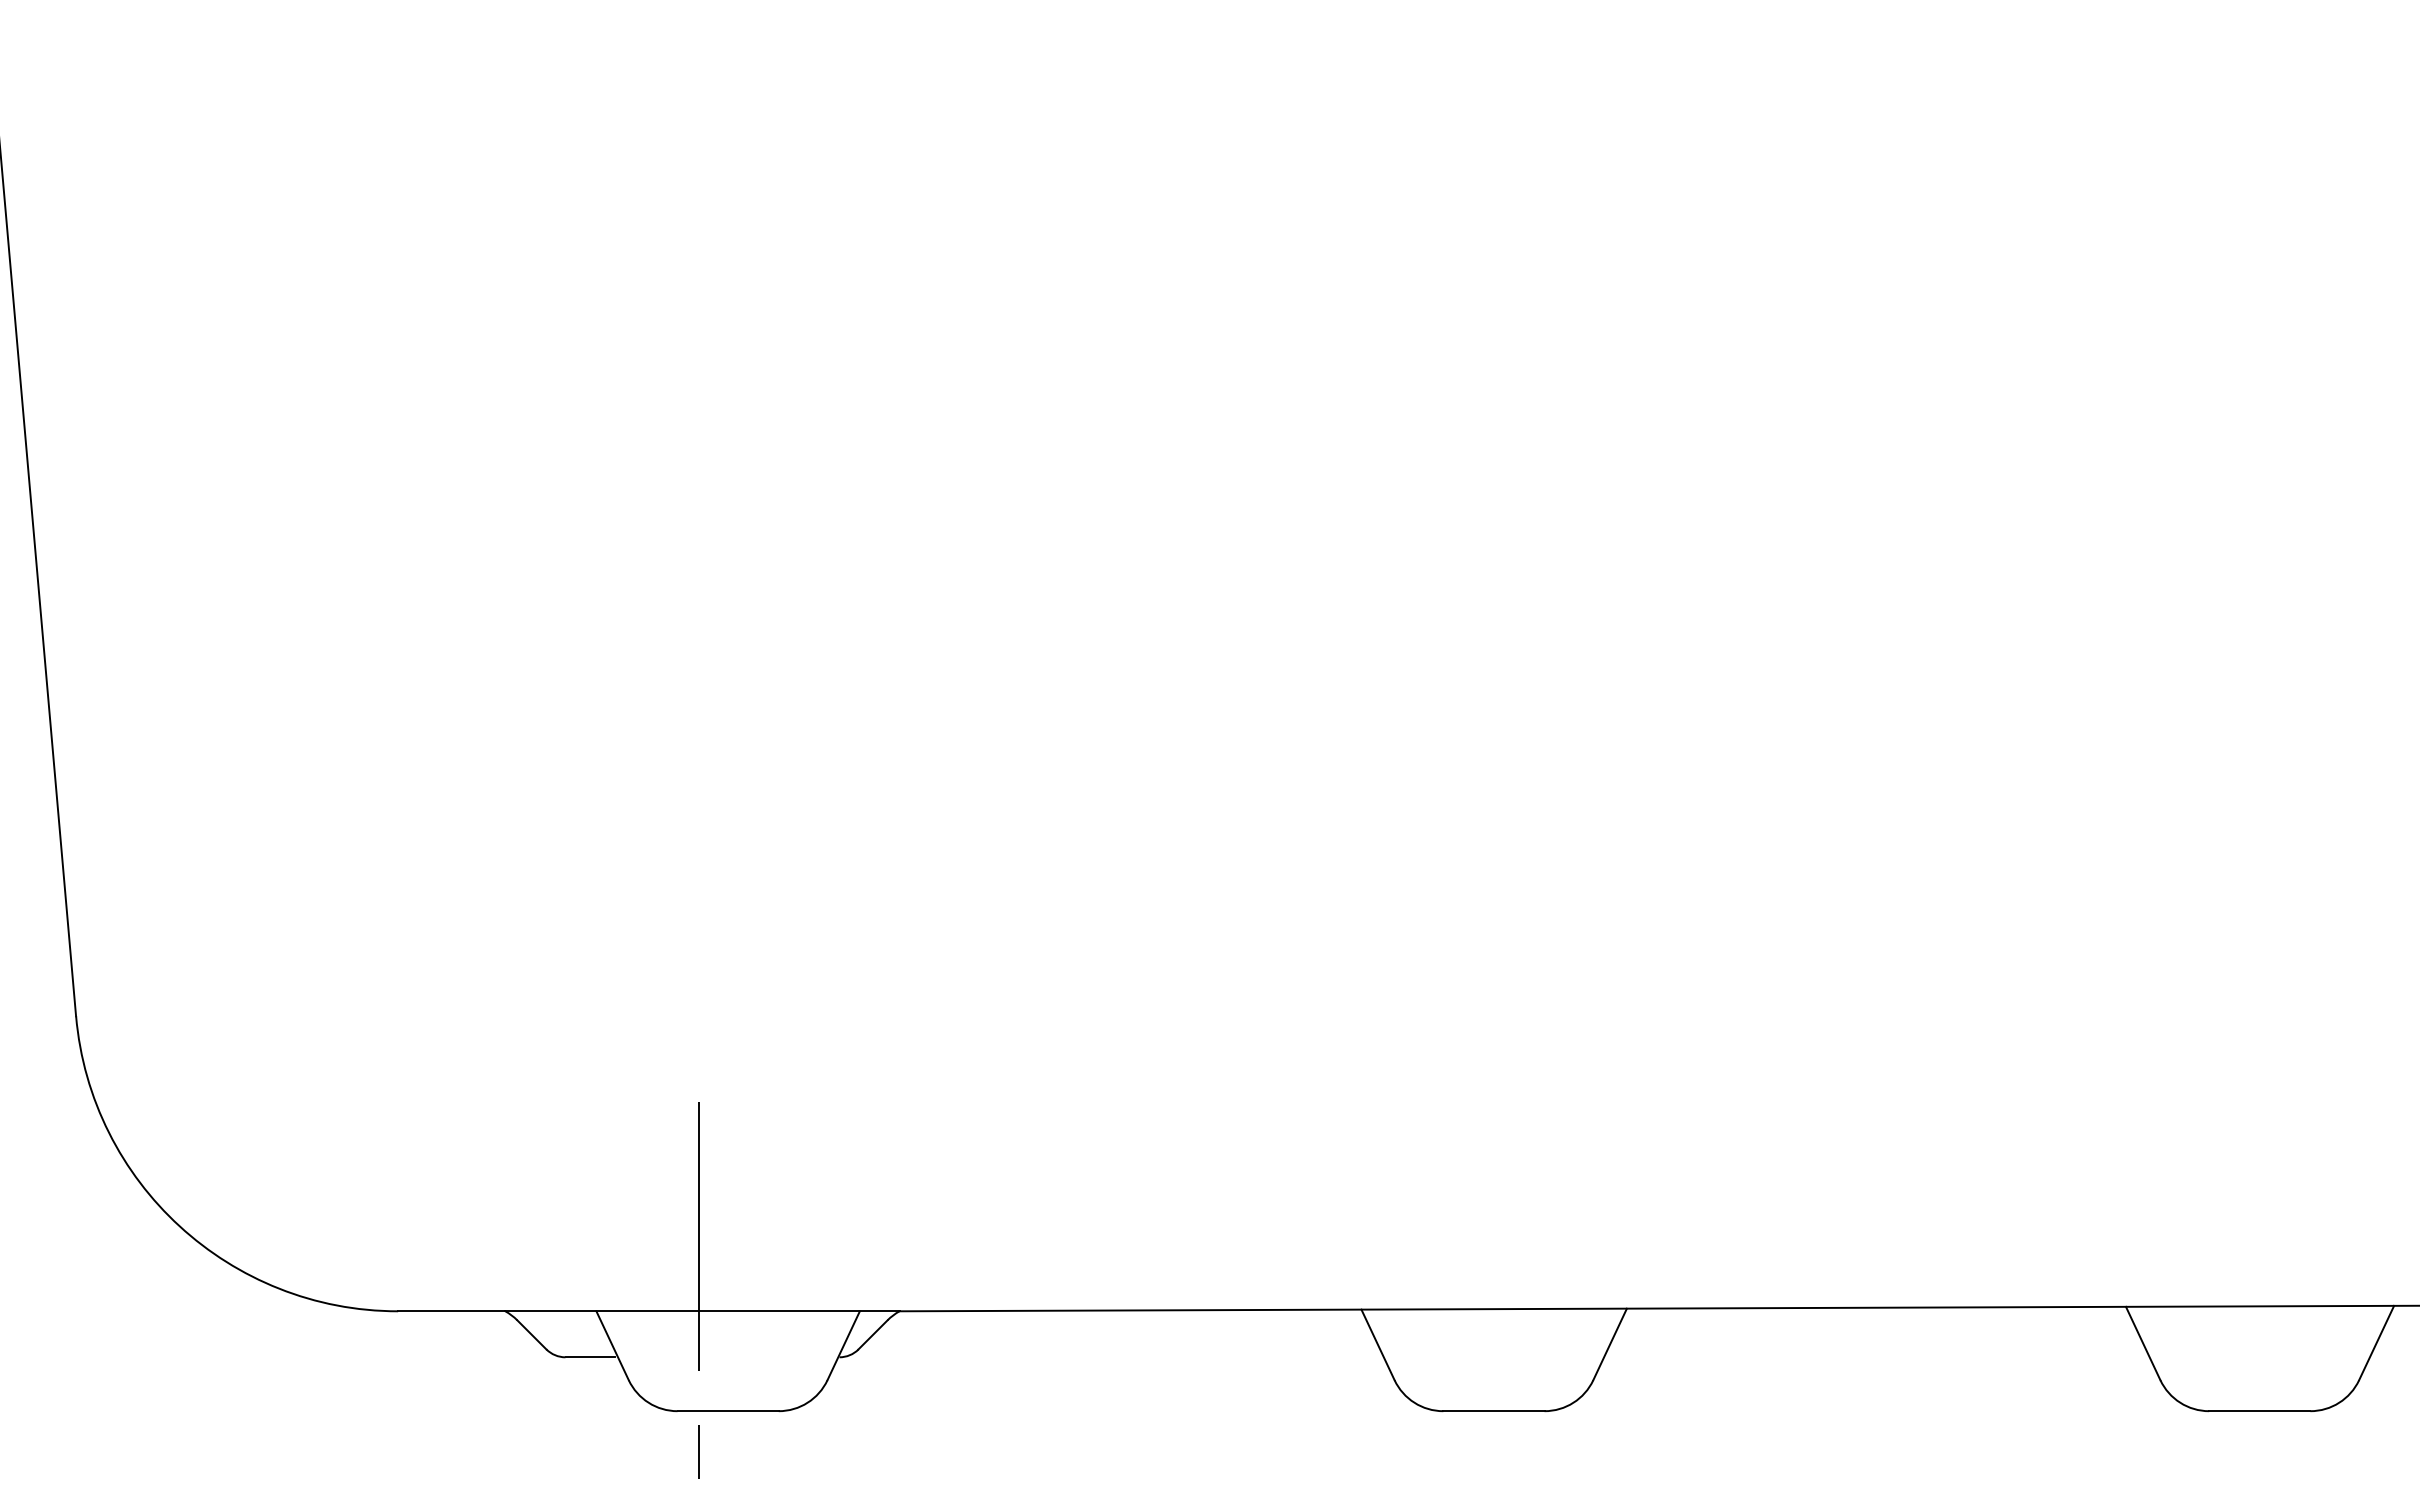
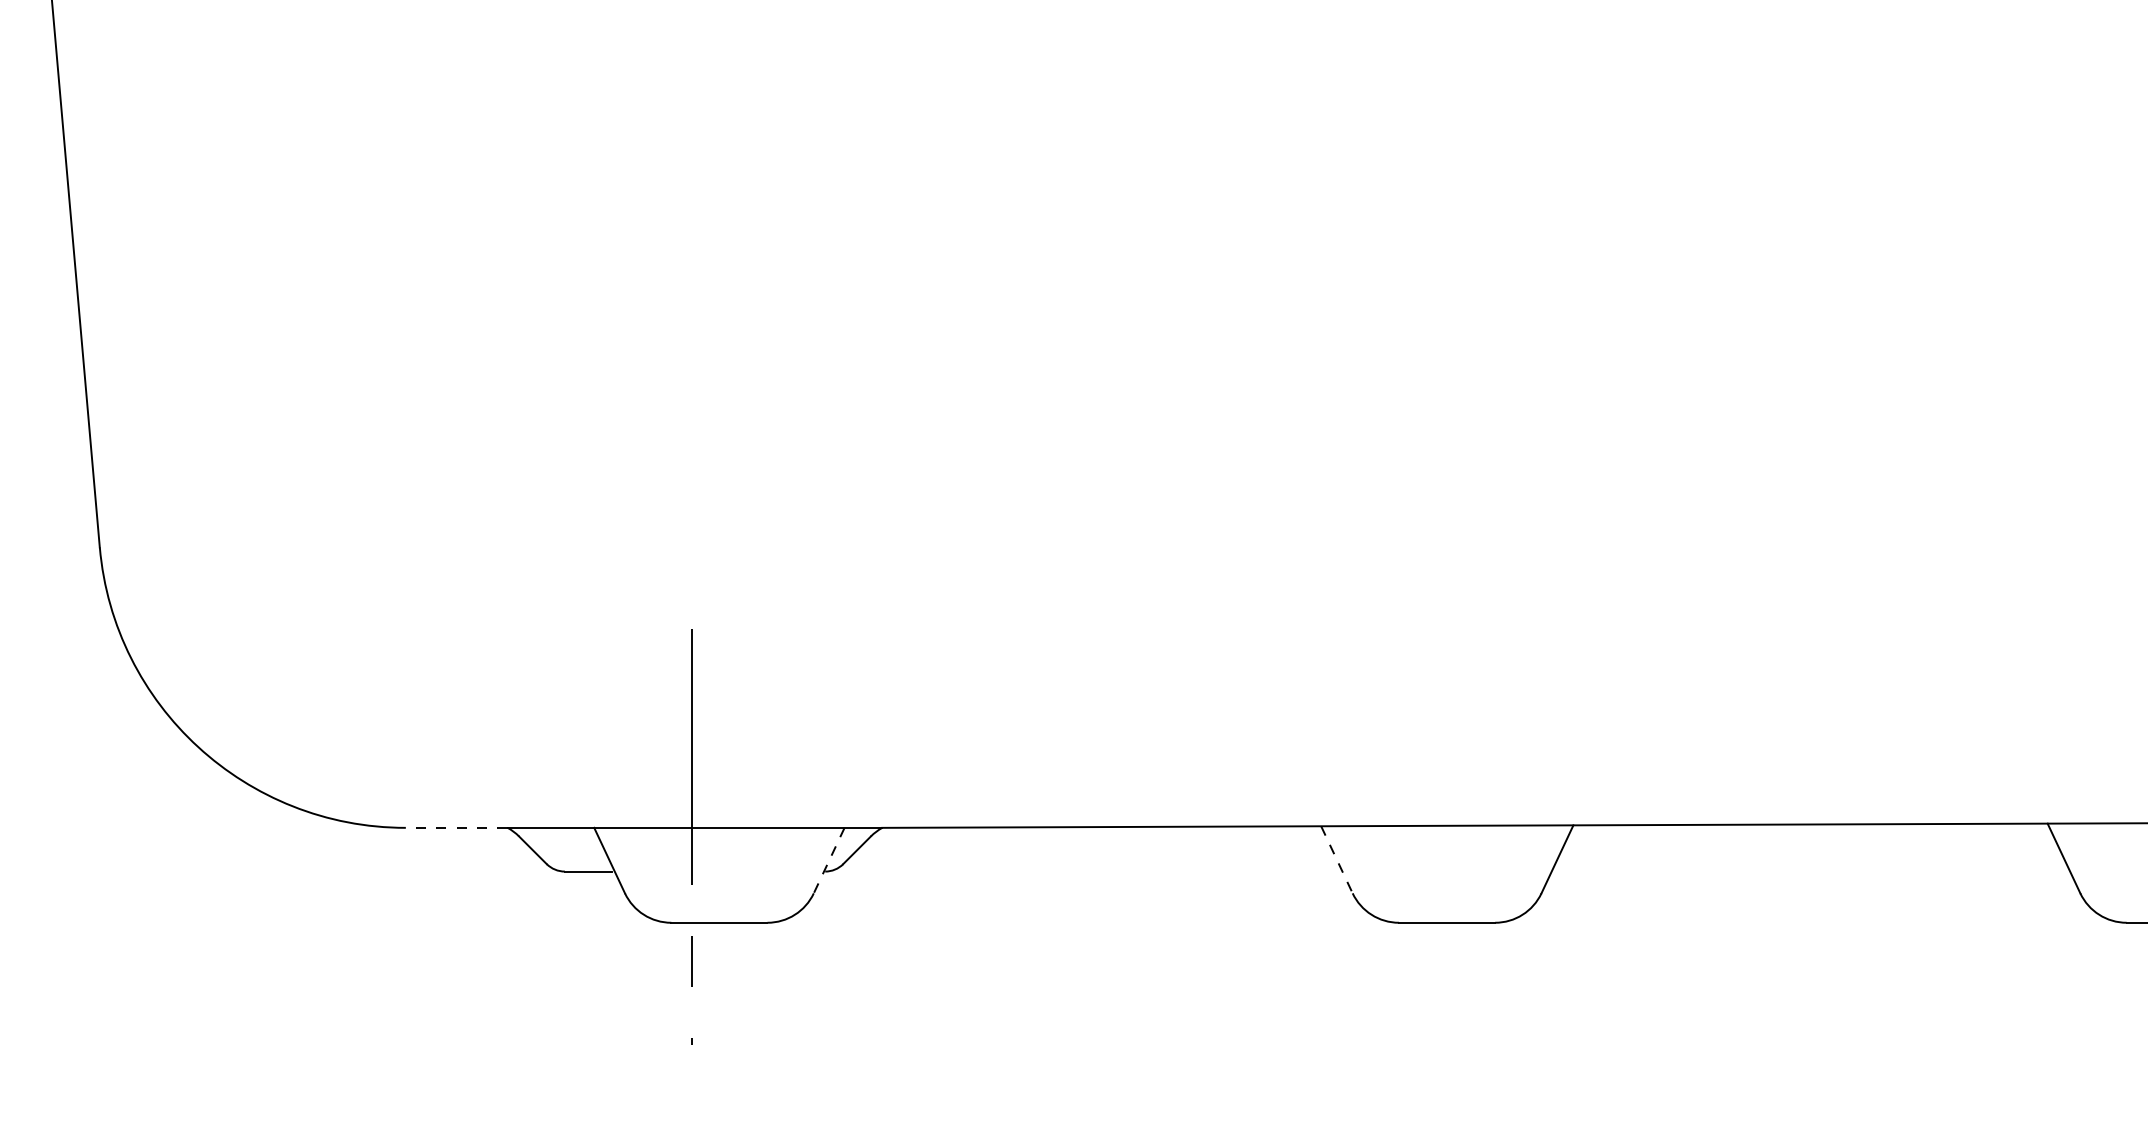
line: (451, 1311) -> (456, 828), solid -> dashed
line: (1378, 1344) -> (1337, 859), solid -> dashed
line: (843, 1346) -> (829, 861), solid -> dashed

